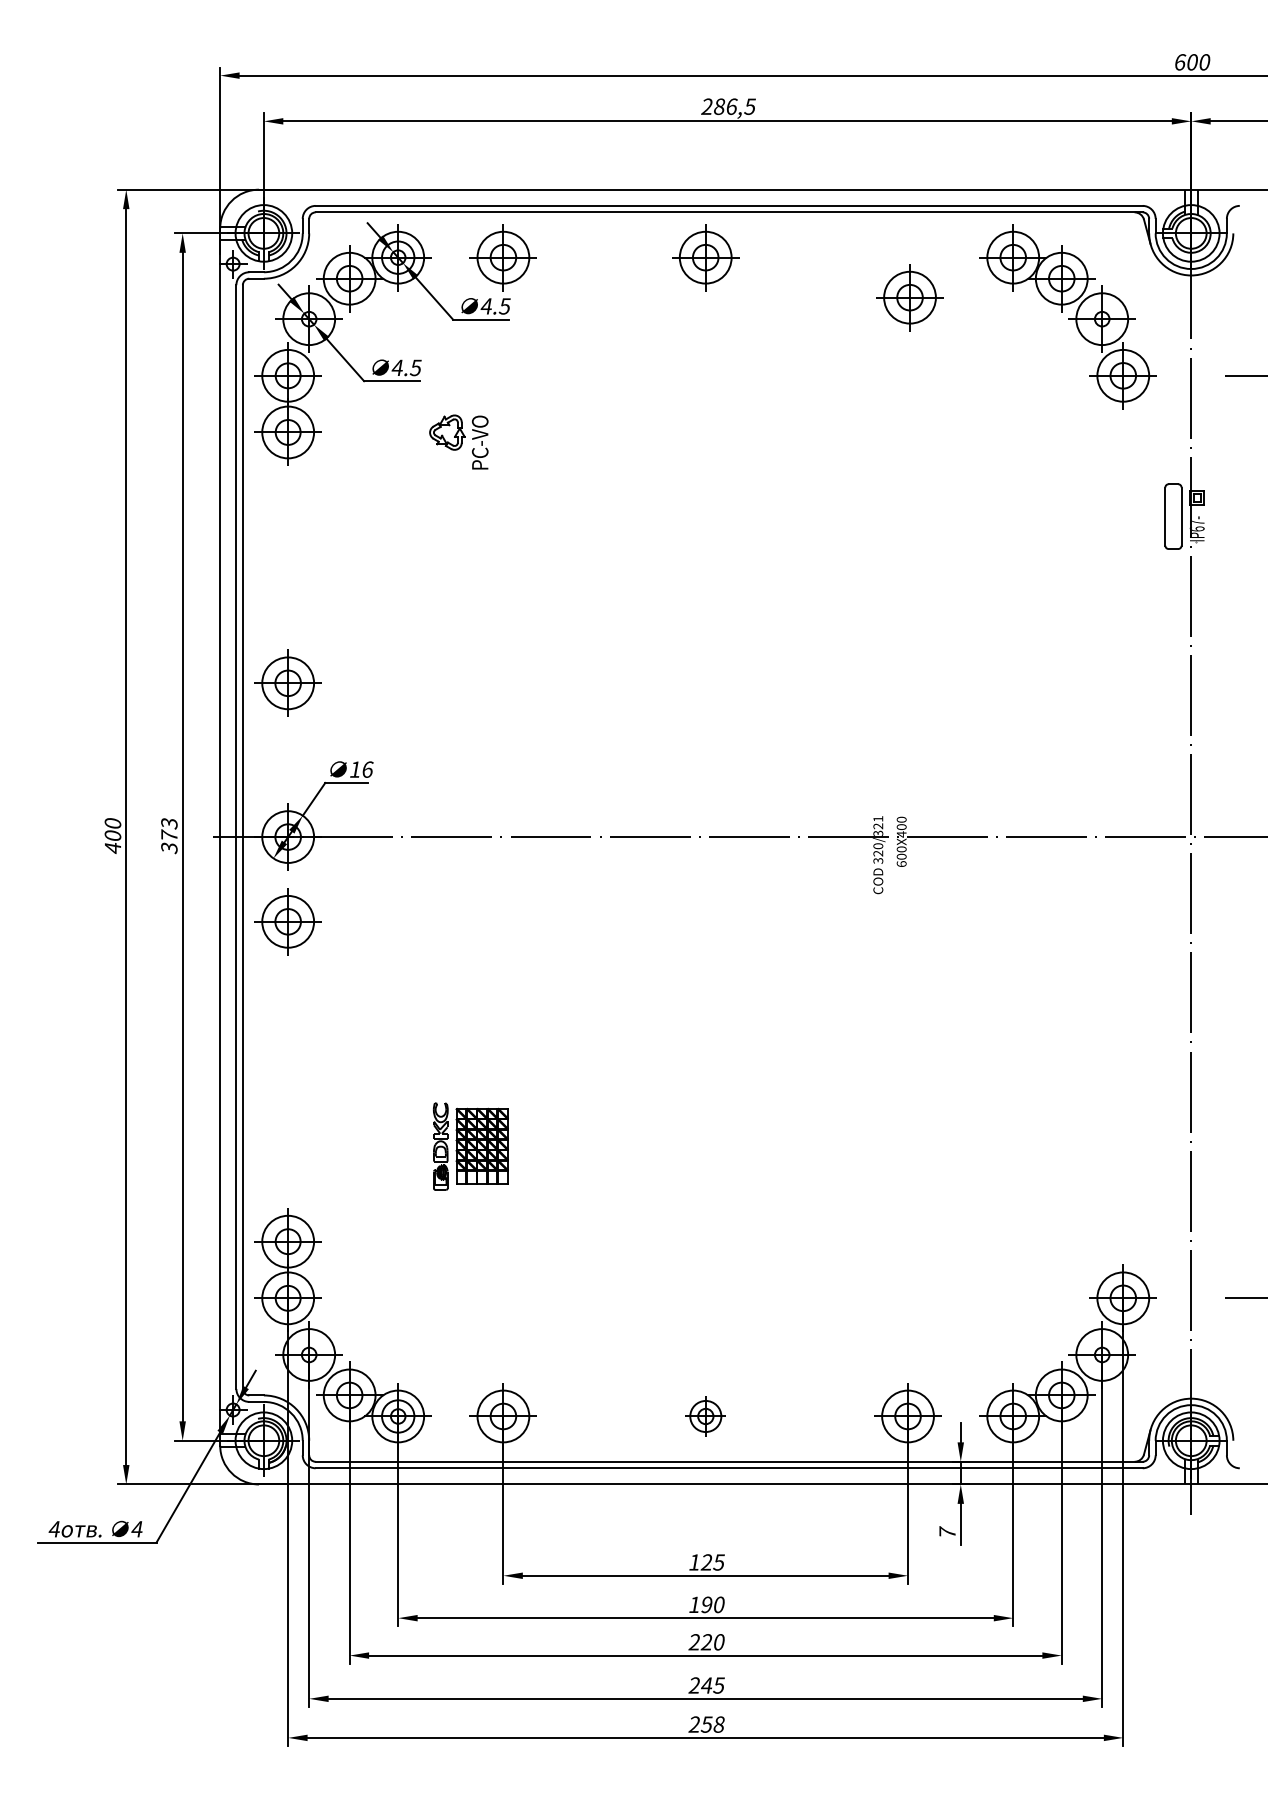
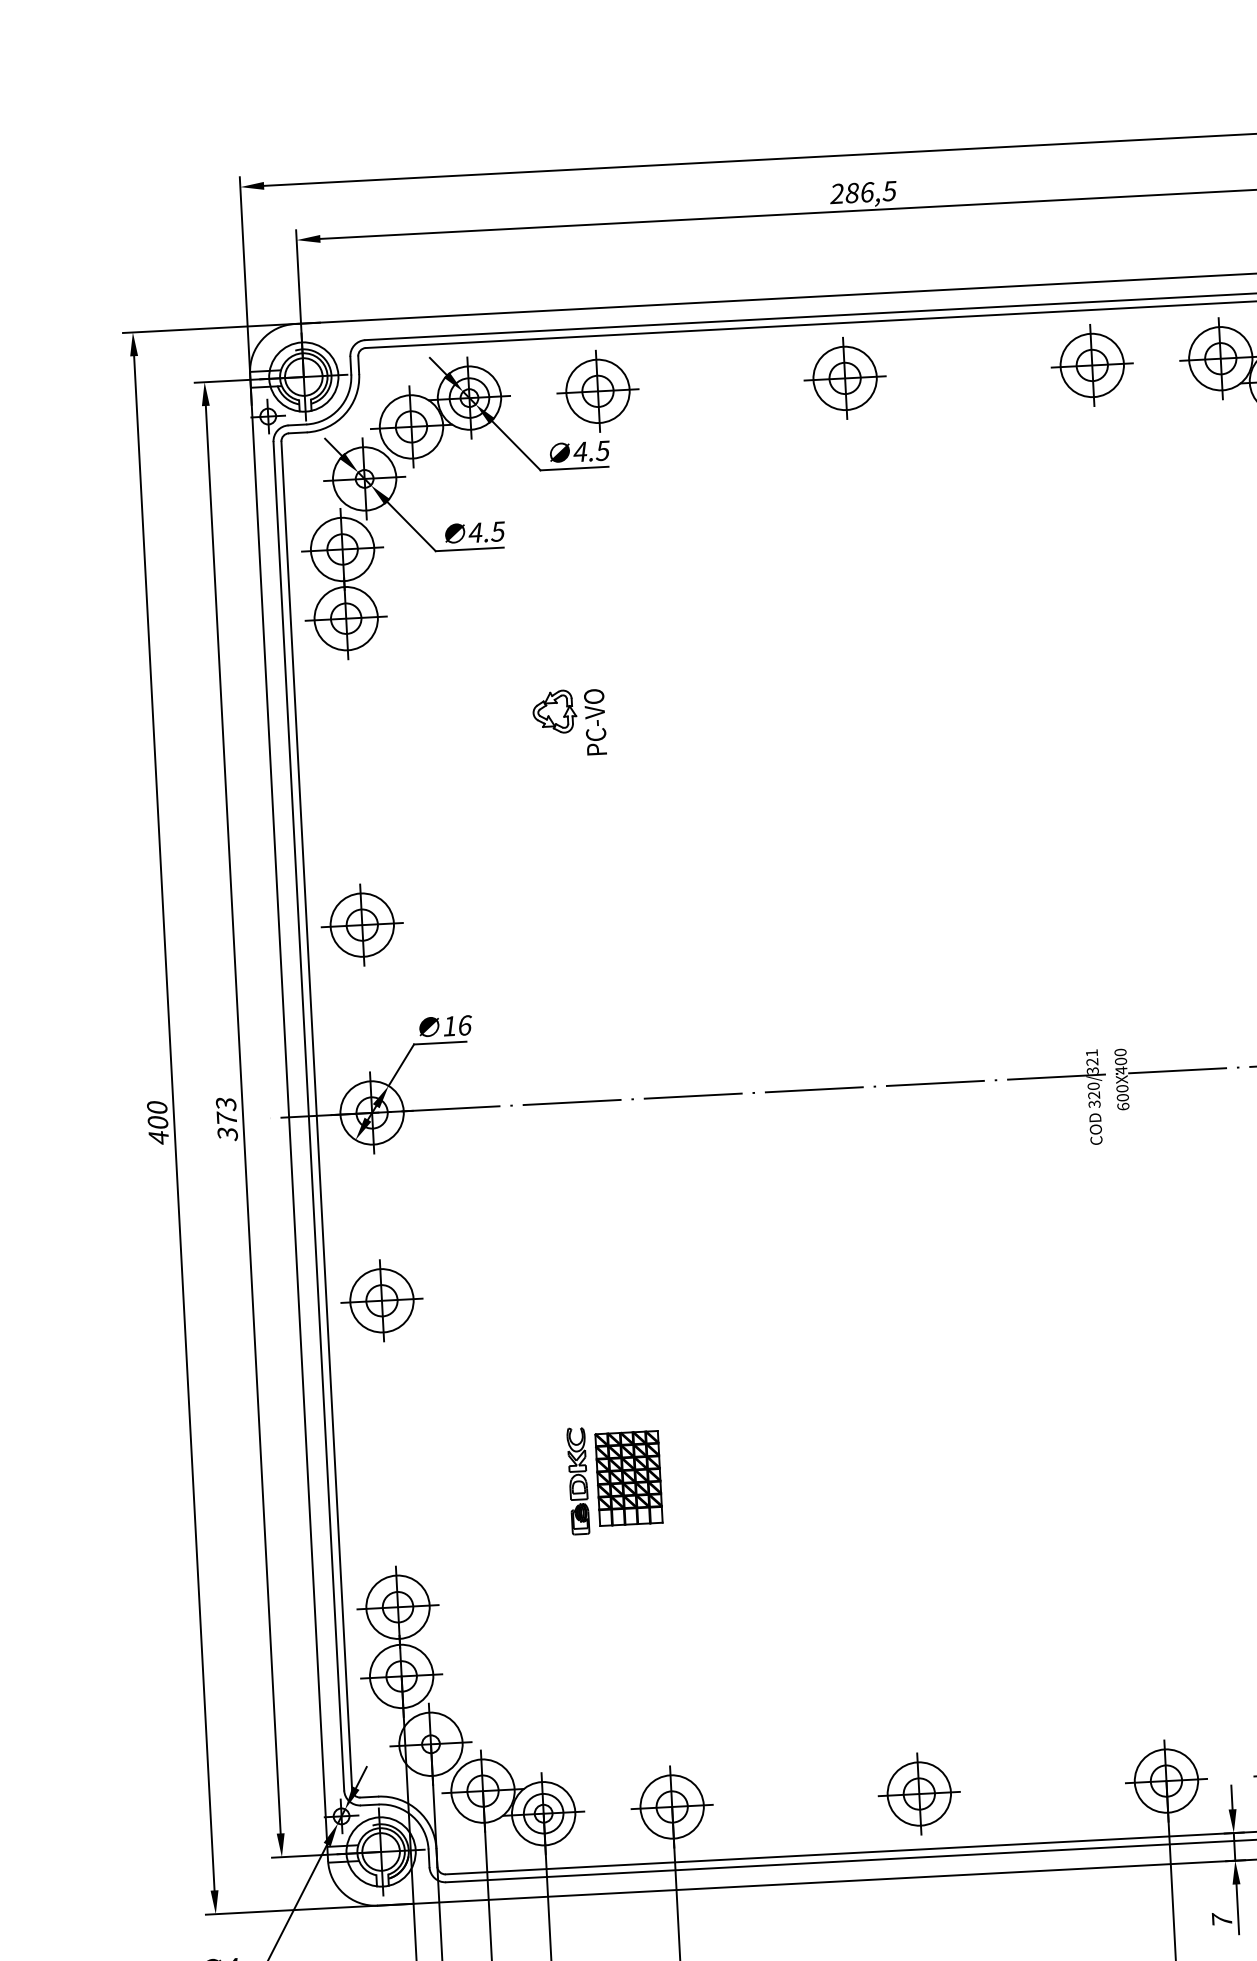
part: (909, 297) -> (1091, 365), moved
part: (458, 441) -> (568, 722), moved
part: (287, 921) -> (381, 1300), moved
part: (705, 1416) -> (919, 1794), size x1.67

